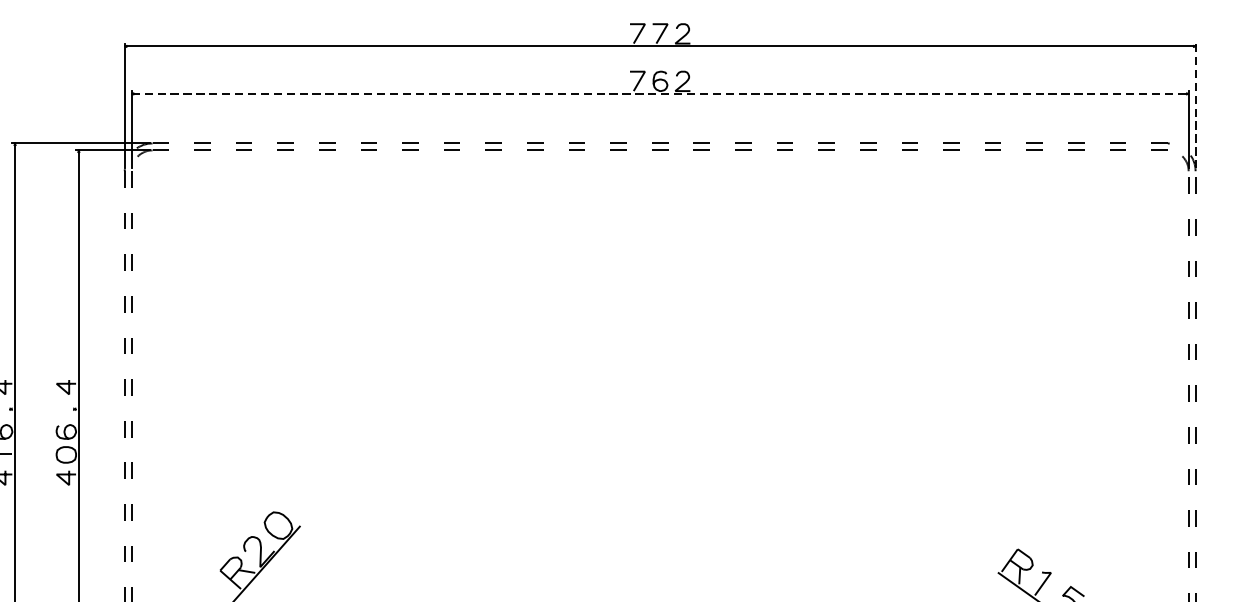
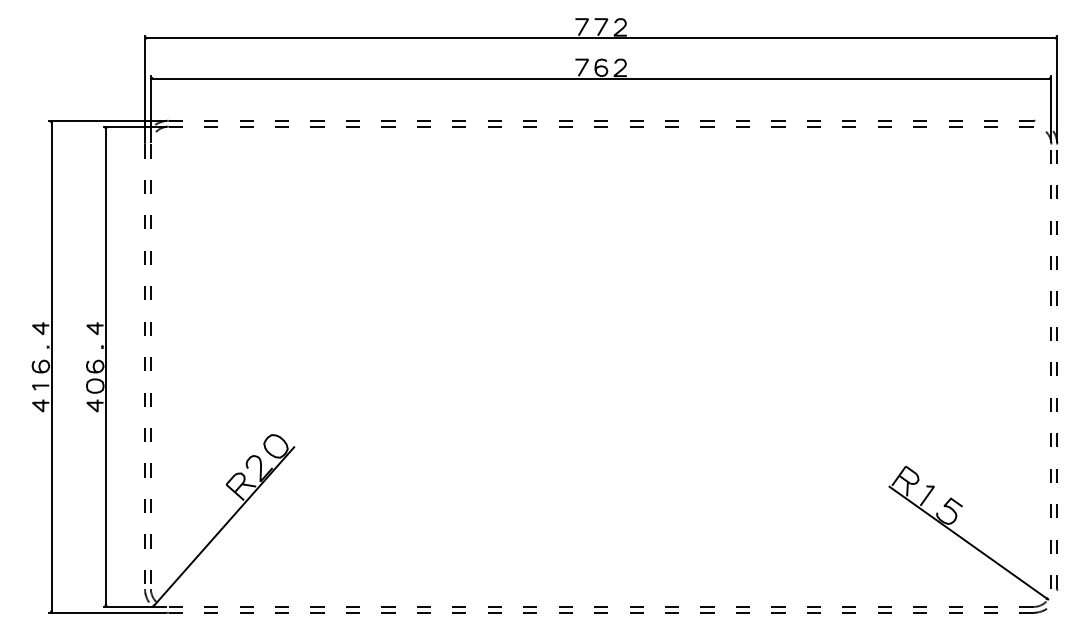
line: (660, 93) -> (601, 78), dashed -> solid
line: (1195, 105) -> (1057, 88), dashed -> solid

